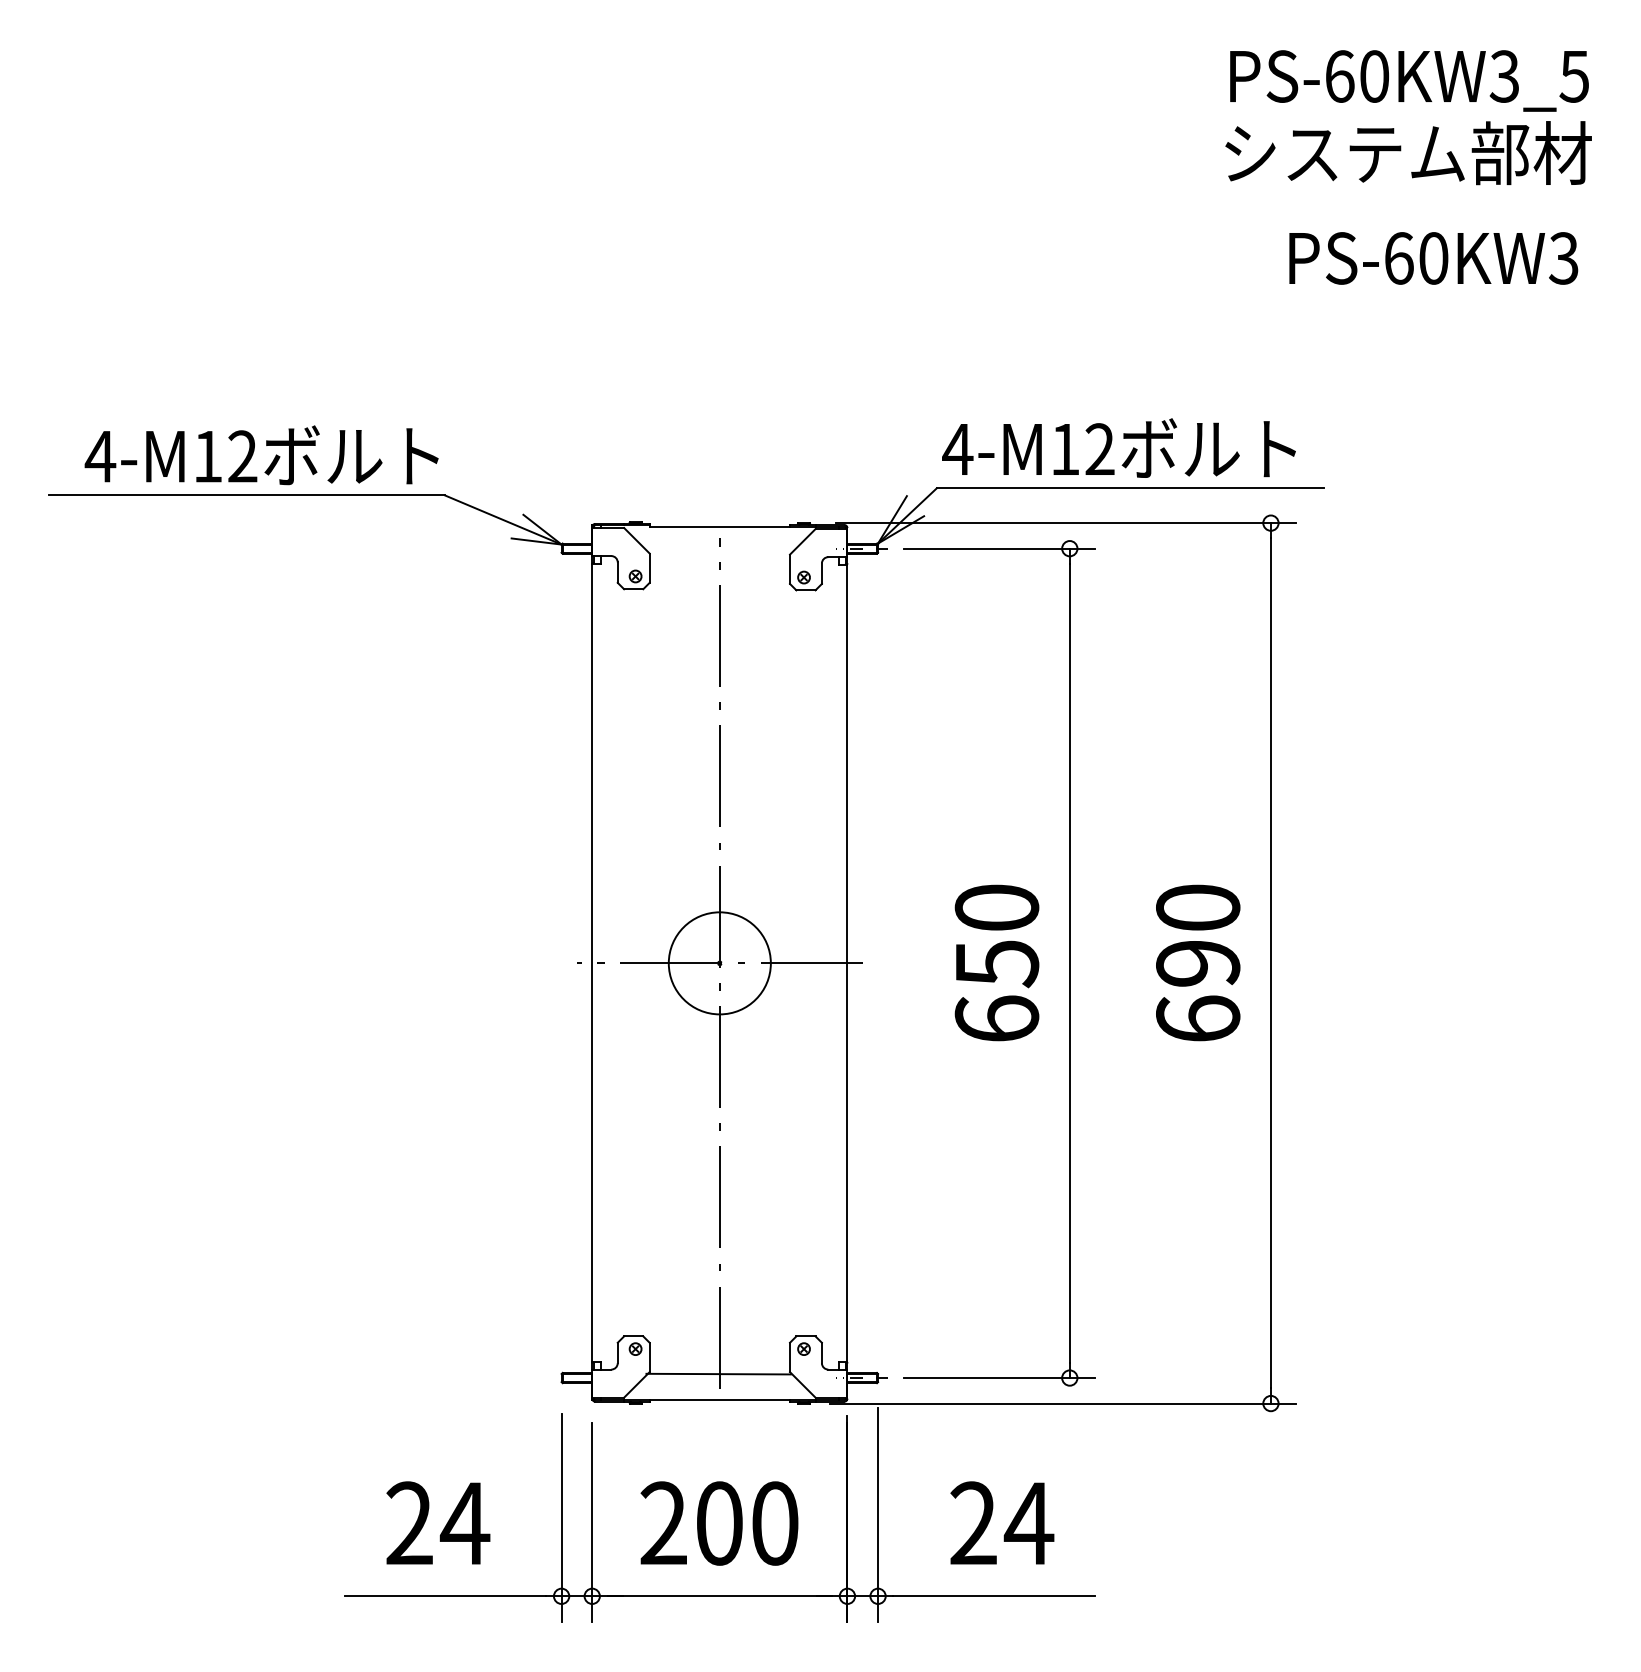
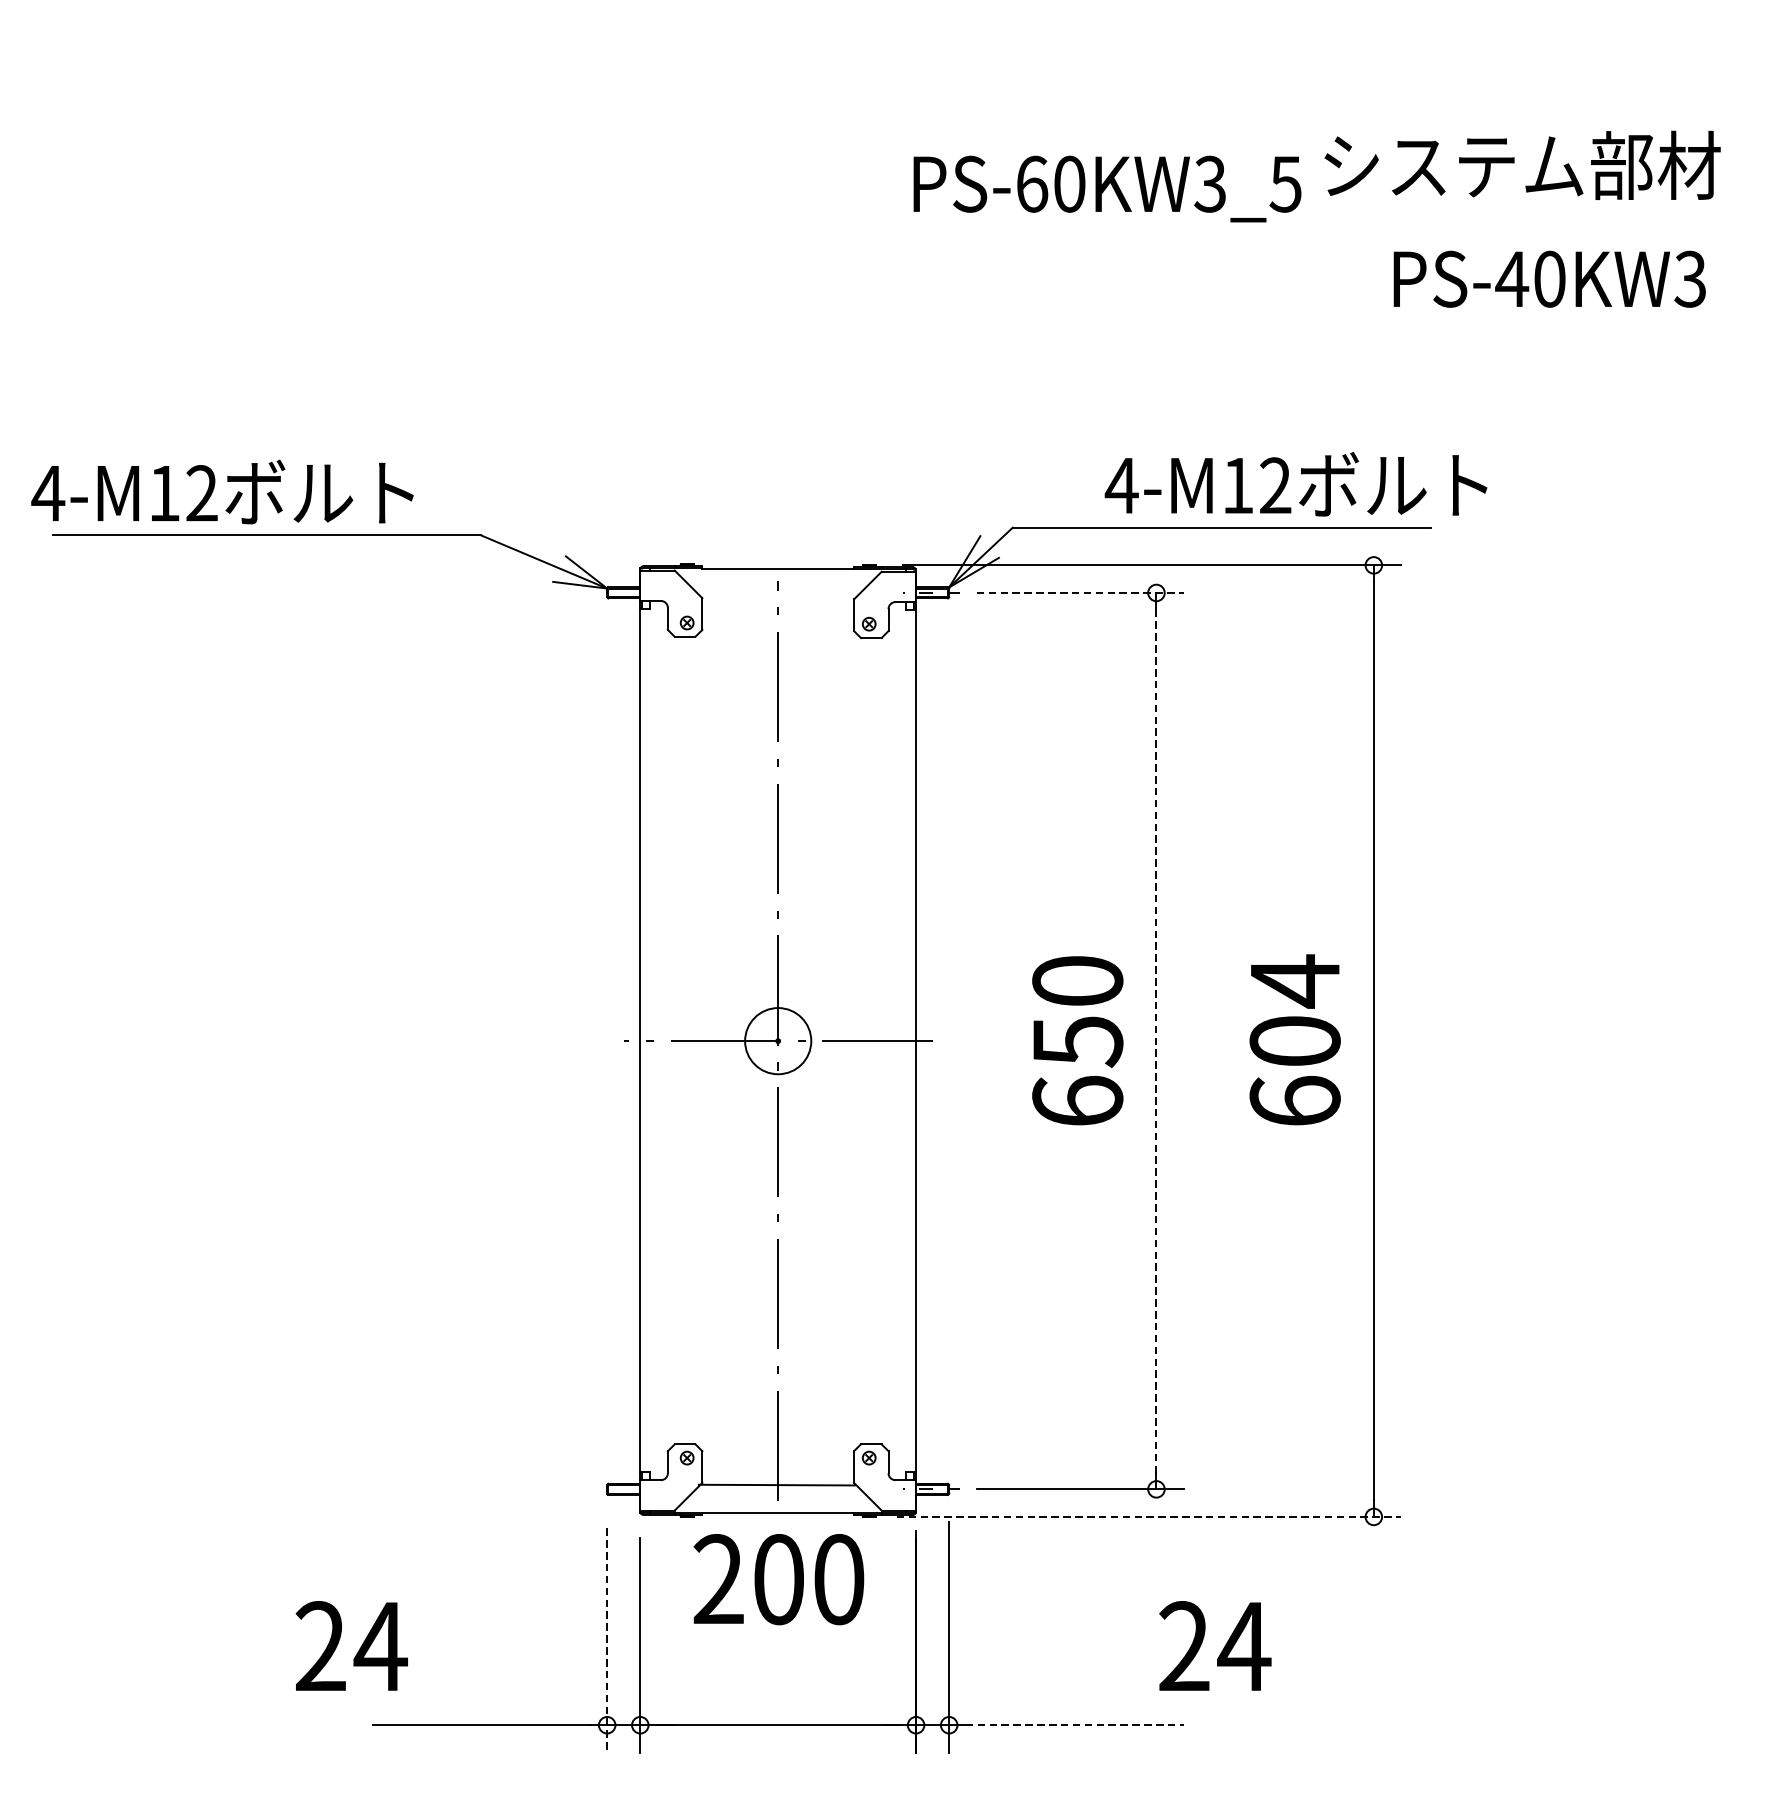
text: (1409, 80) -> (1107, 188), moved
text: (1398, 258) -> (1511, 279), PS-60KW3 -> PS-40KW3
text: (1118, 447) -> (1295, 483), moved
text: (261, 455) -> (222, 492), moved
line: (999, 548) -> (1080, 592), solid -> dashed
text: (1198, 934) -> (1295, 1009), 690 -> 604
circle: (719, 963) -> (777, 1041), size x0.6
line: (1069, 963) -> (1156, 1041), solid -> dashed
line: (1063, 1403) -> (1149, 1516), solid -> dashed
line: (561, 1517) -> (607, 1640), solid -> dashed
text: (438, 1522) -> (352, 1645), moved
text: (1002, 1522) -> (1215, 1645), moved
text: (719, 1523) -> (778, 1579), moved
line: (994, 1596) -> (1075, 1725), solid -> dashed

